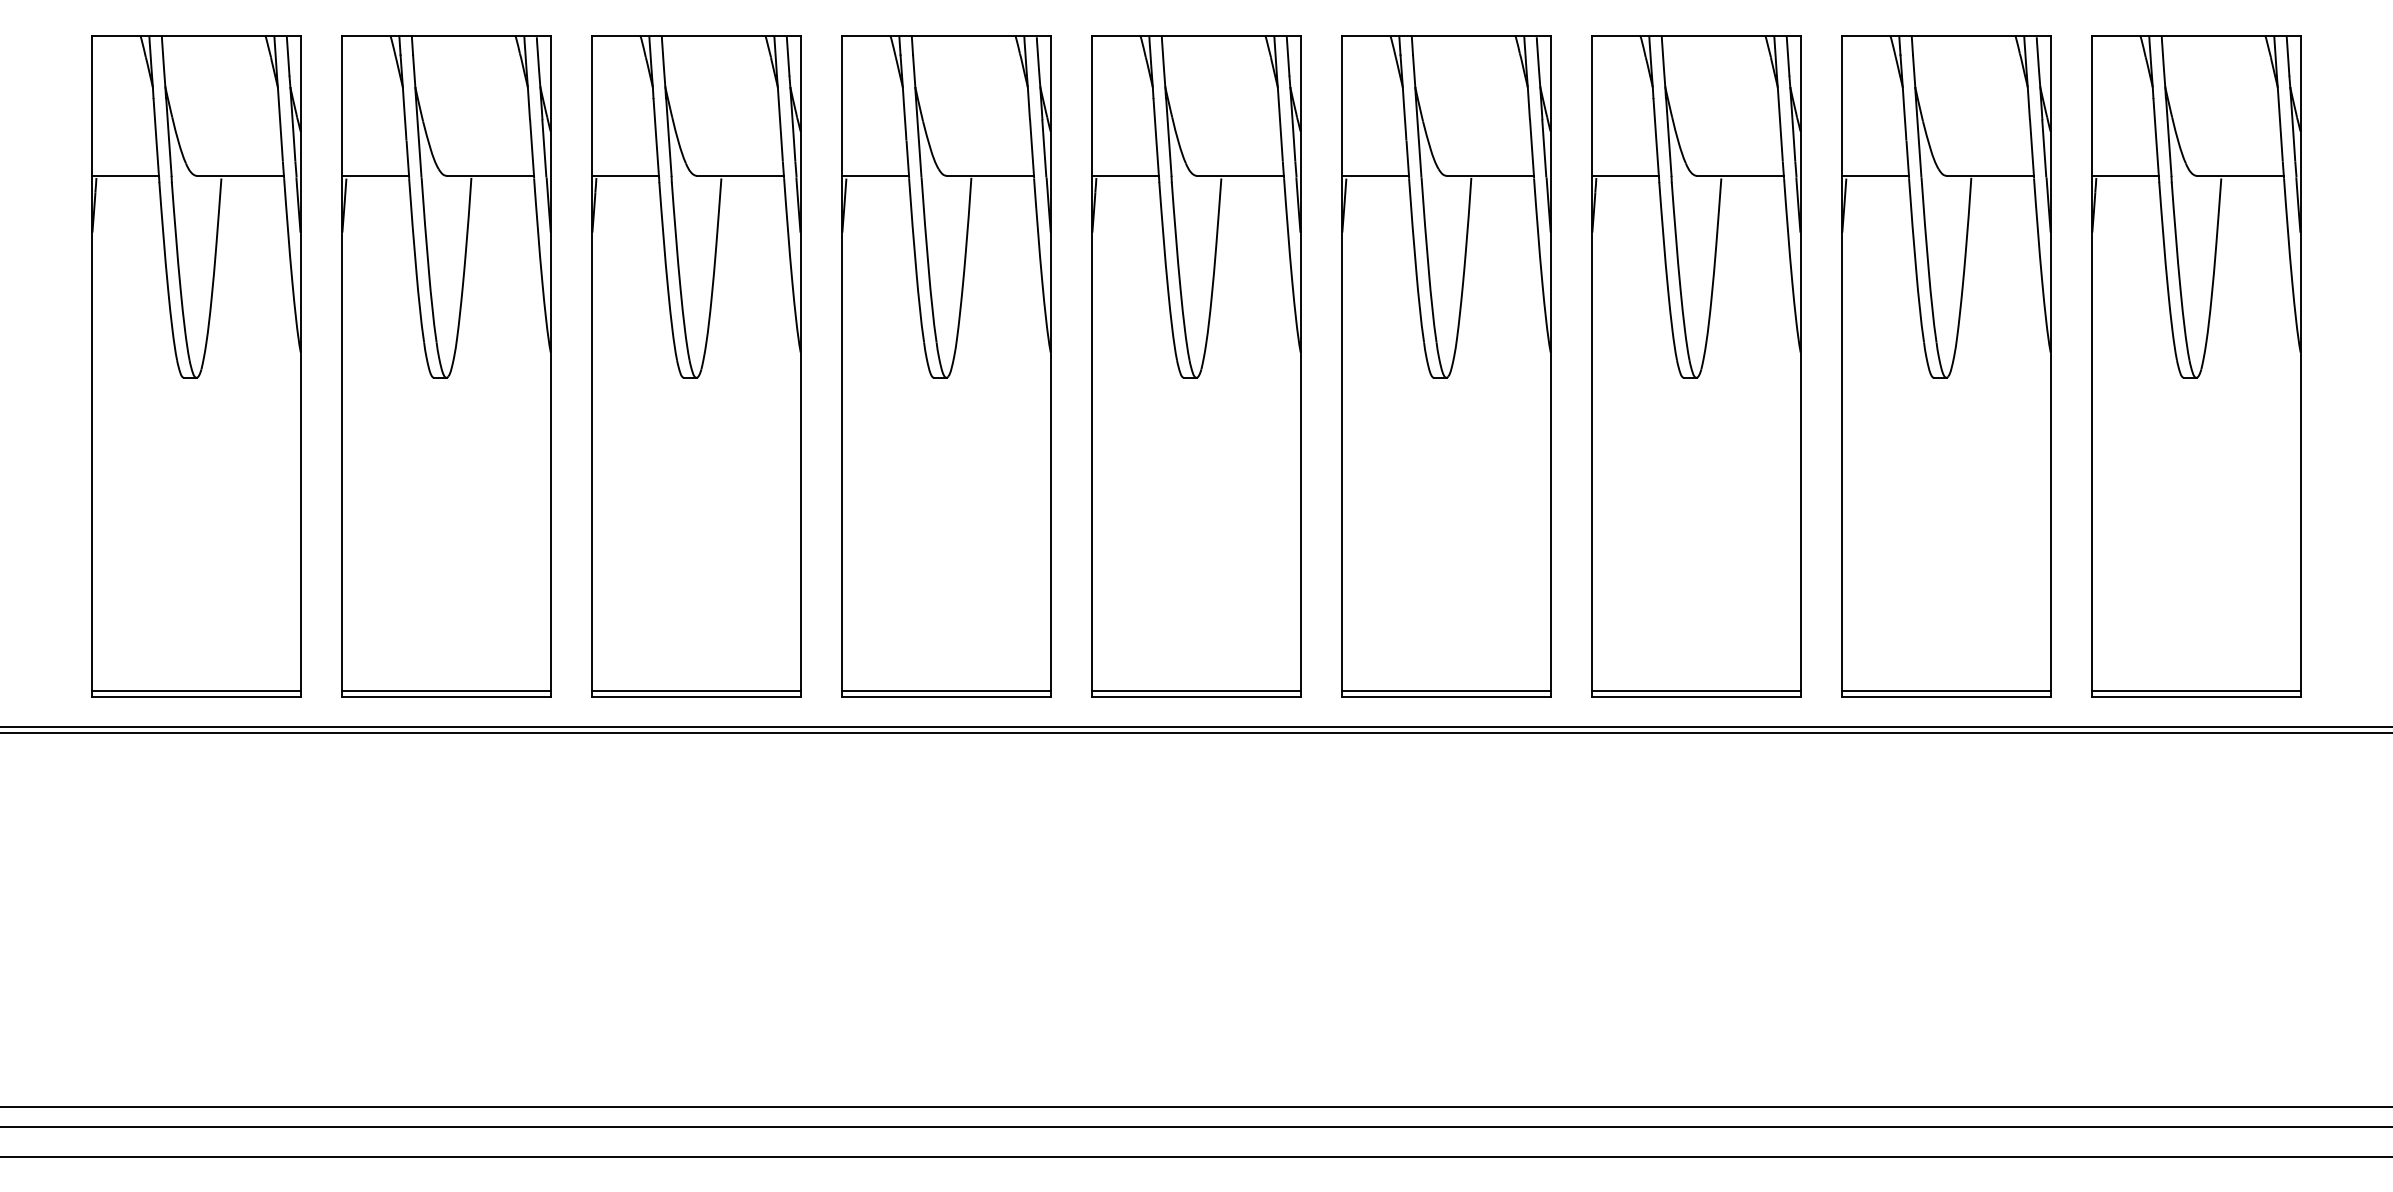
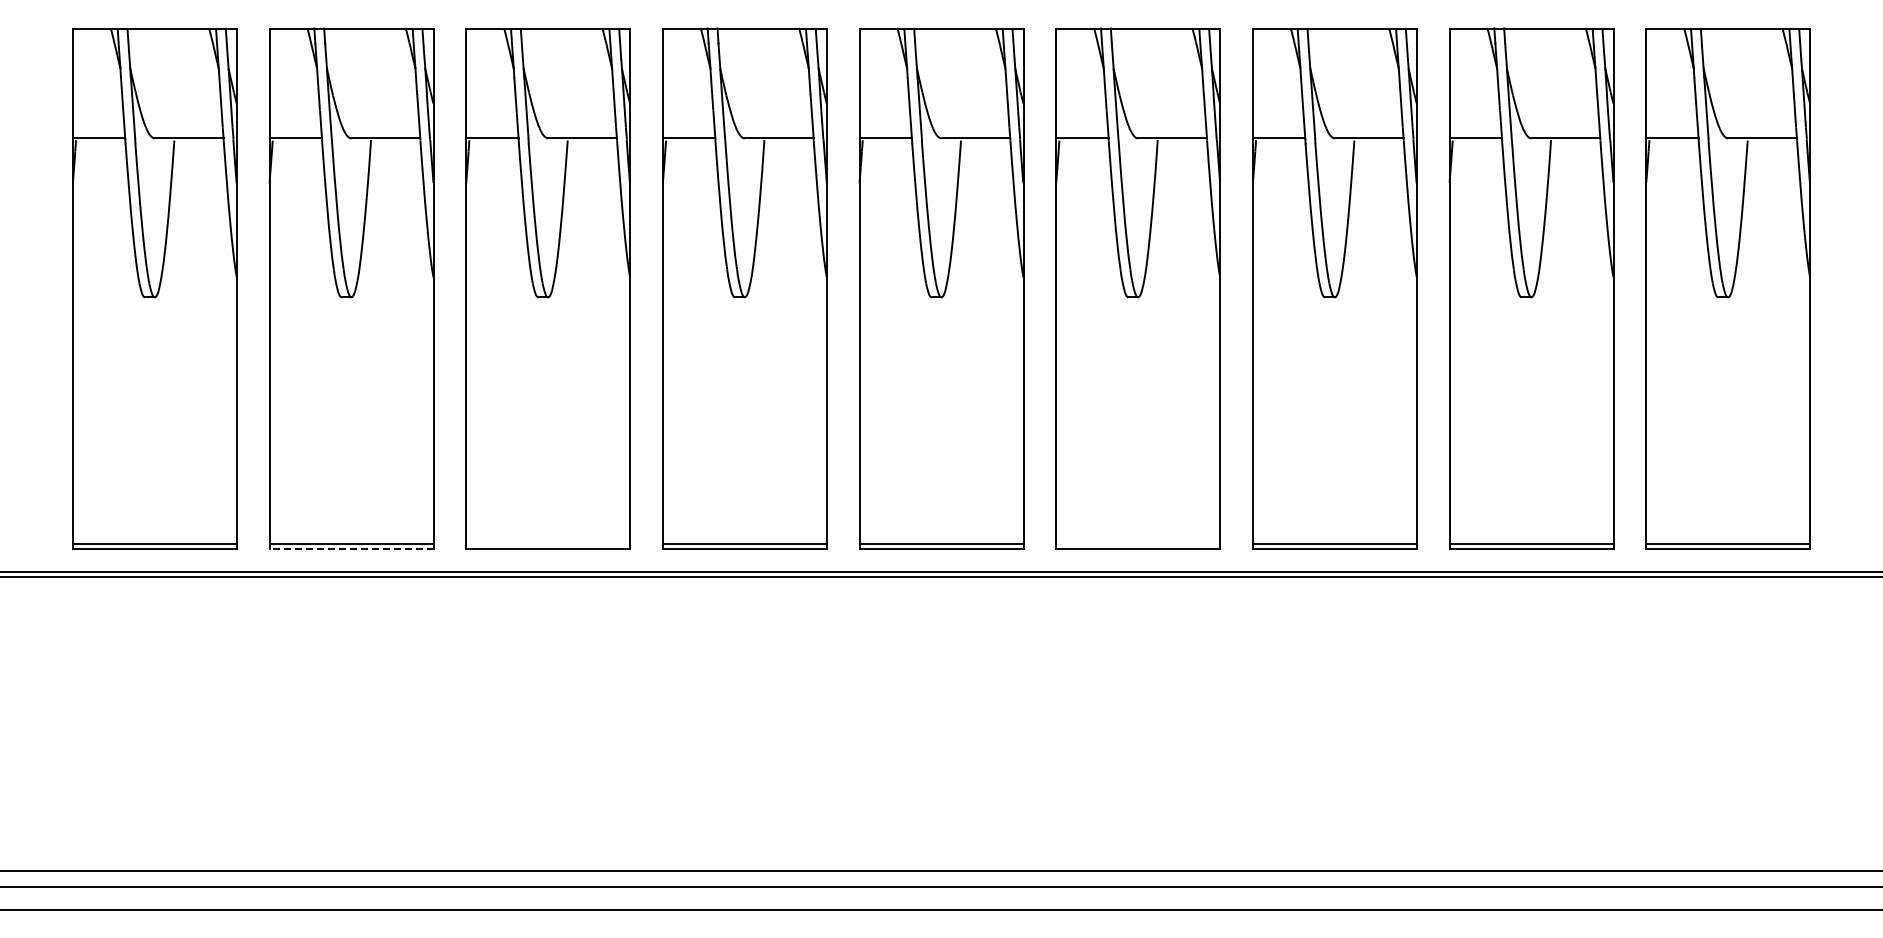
line: (696, 690) -> (548, 543), removed
line: (1446, 690) -> (1138, 543), removed
line: (446, 697) -> (351, 548), solid -> dashed

